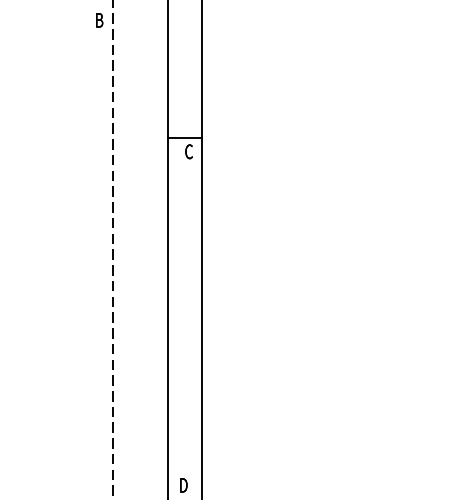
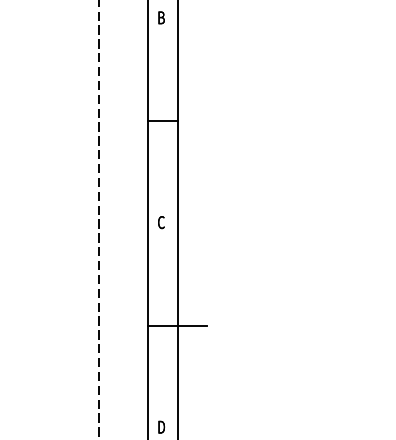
text: (99, 19) -> (161, 17), moved
text: (189, 151) -> (161, 222), moved
line: (201, 369) -> (177, 325), added

